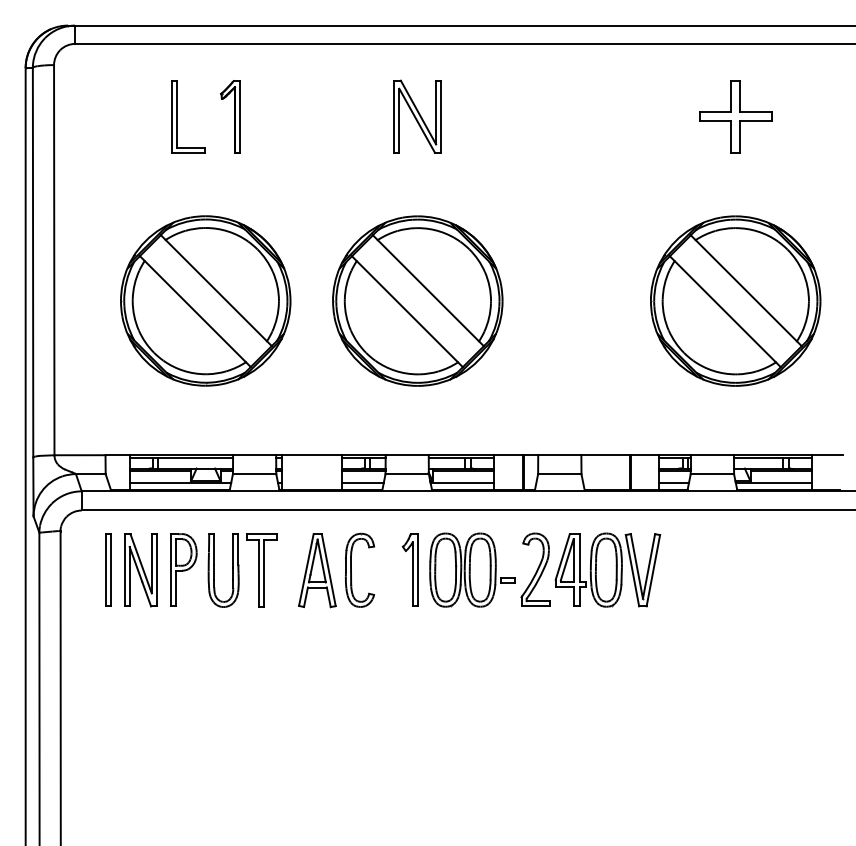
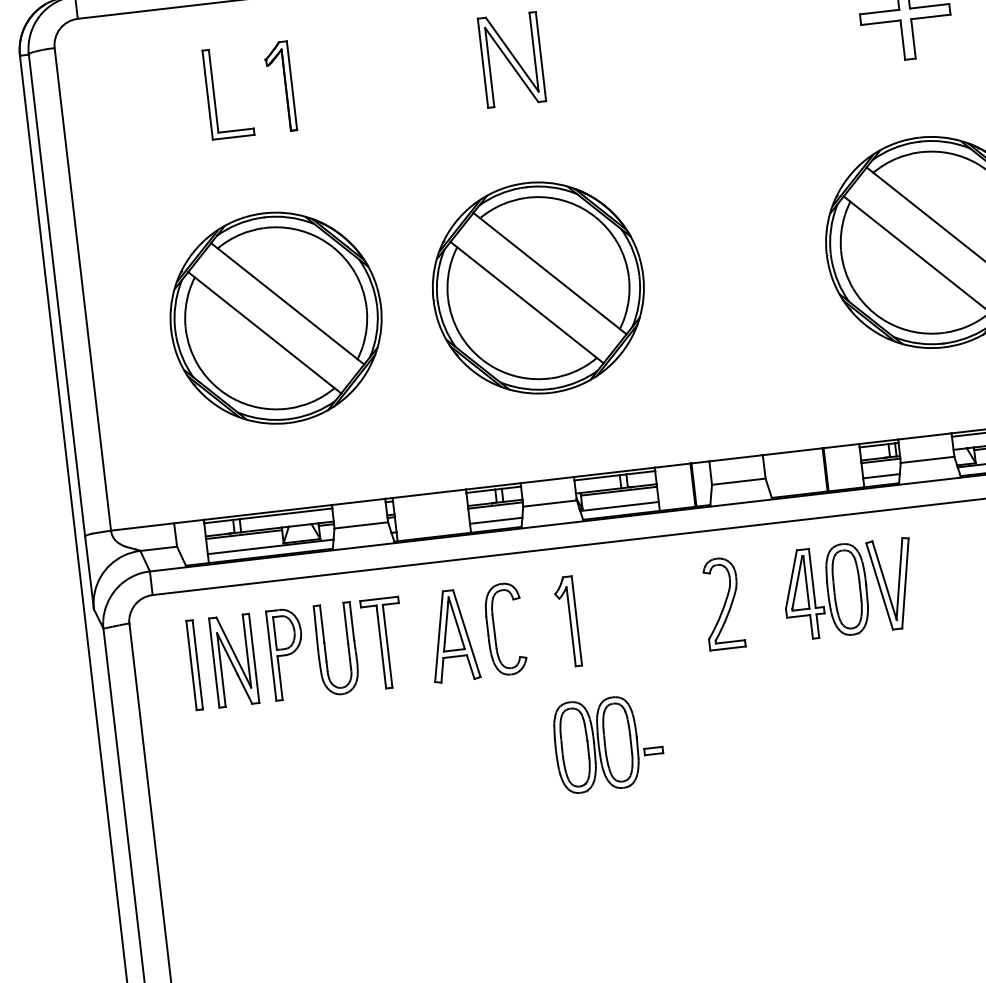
part: (472, 569) -> (608, 742), moved
part: (607, 569) -> (848, 588), moved

